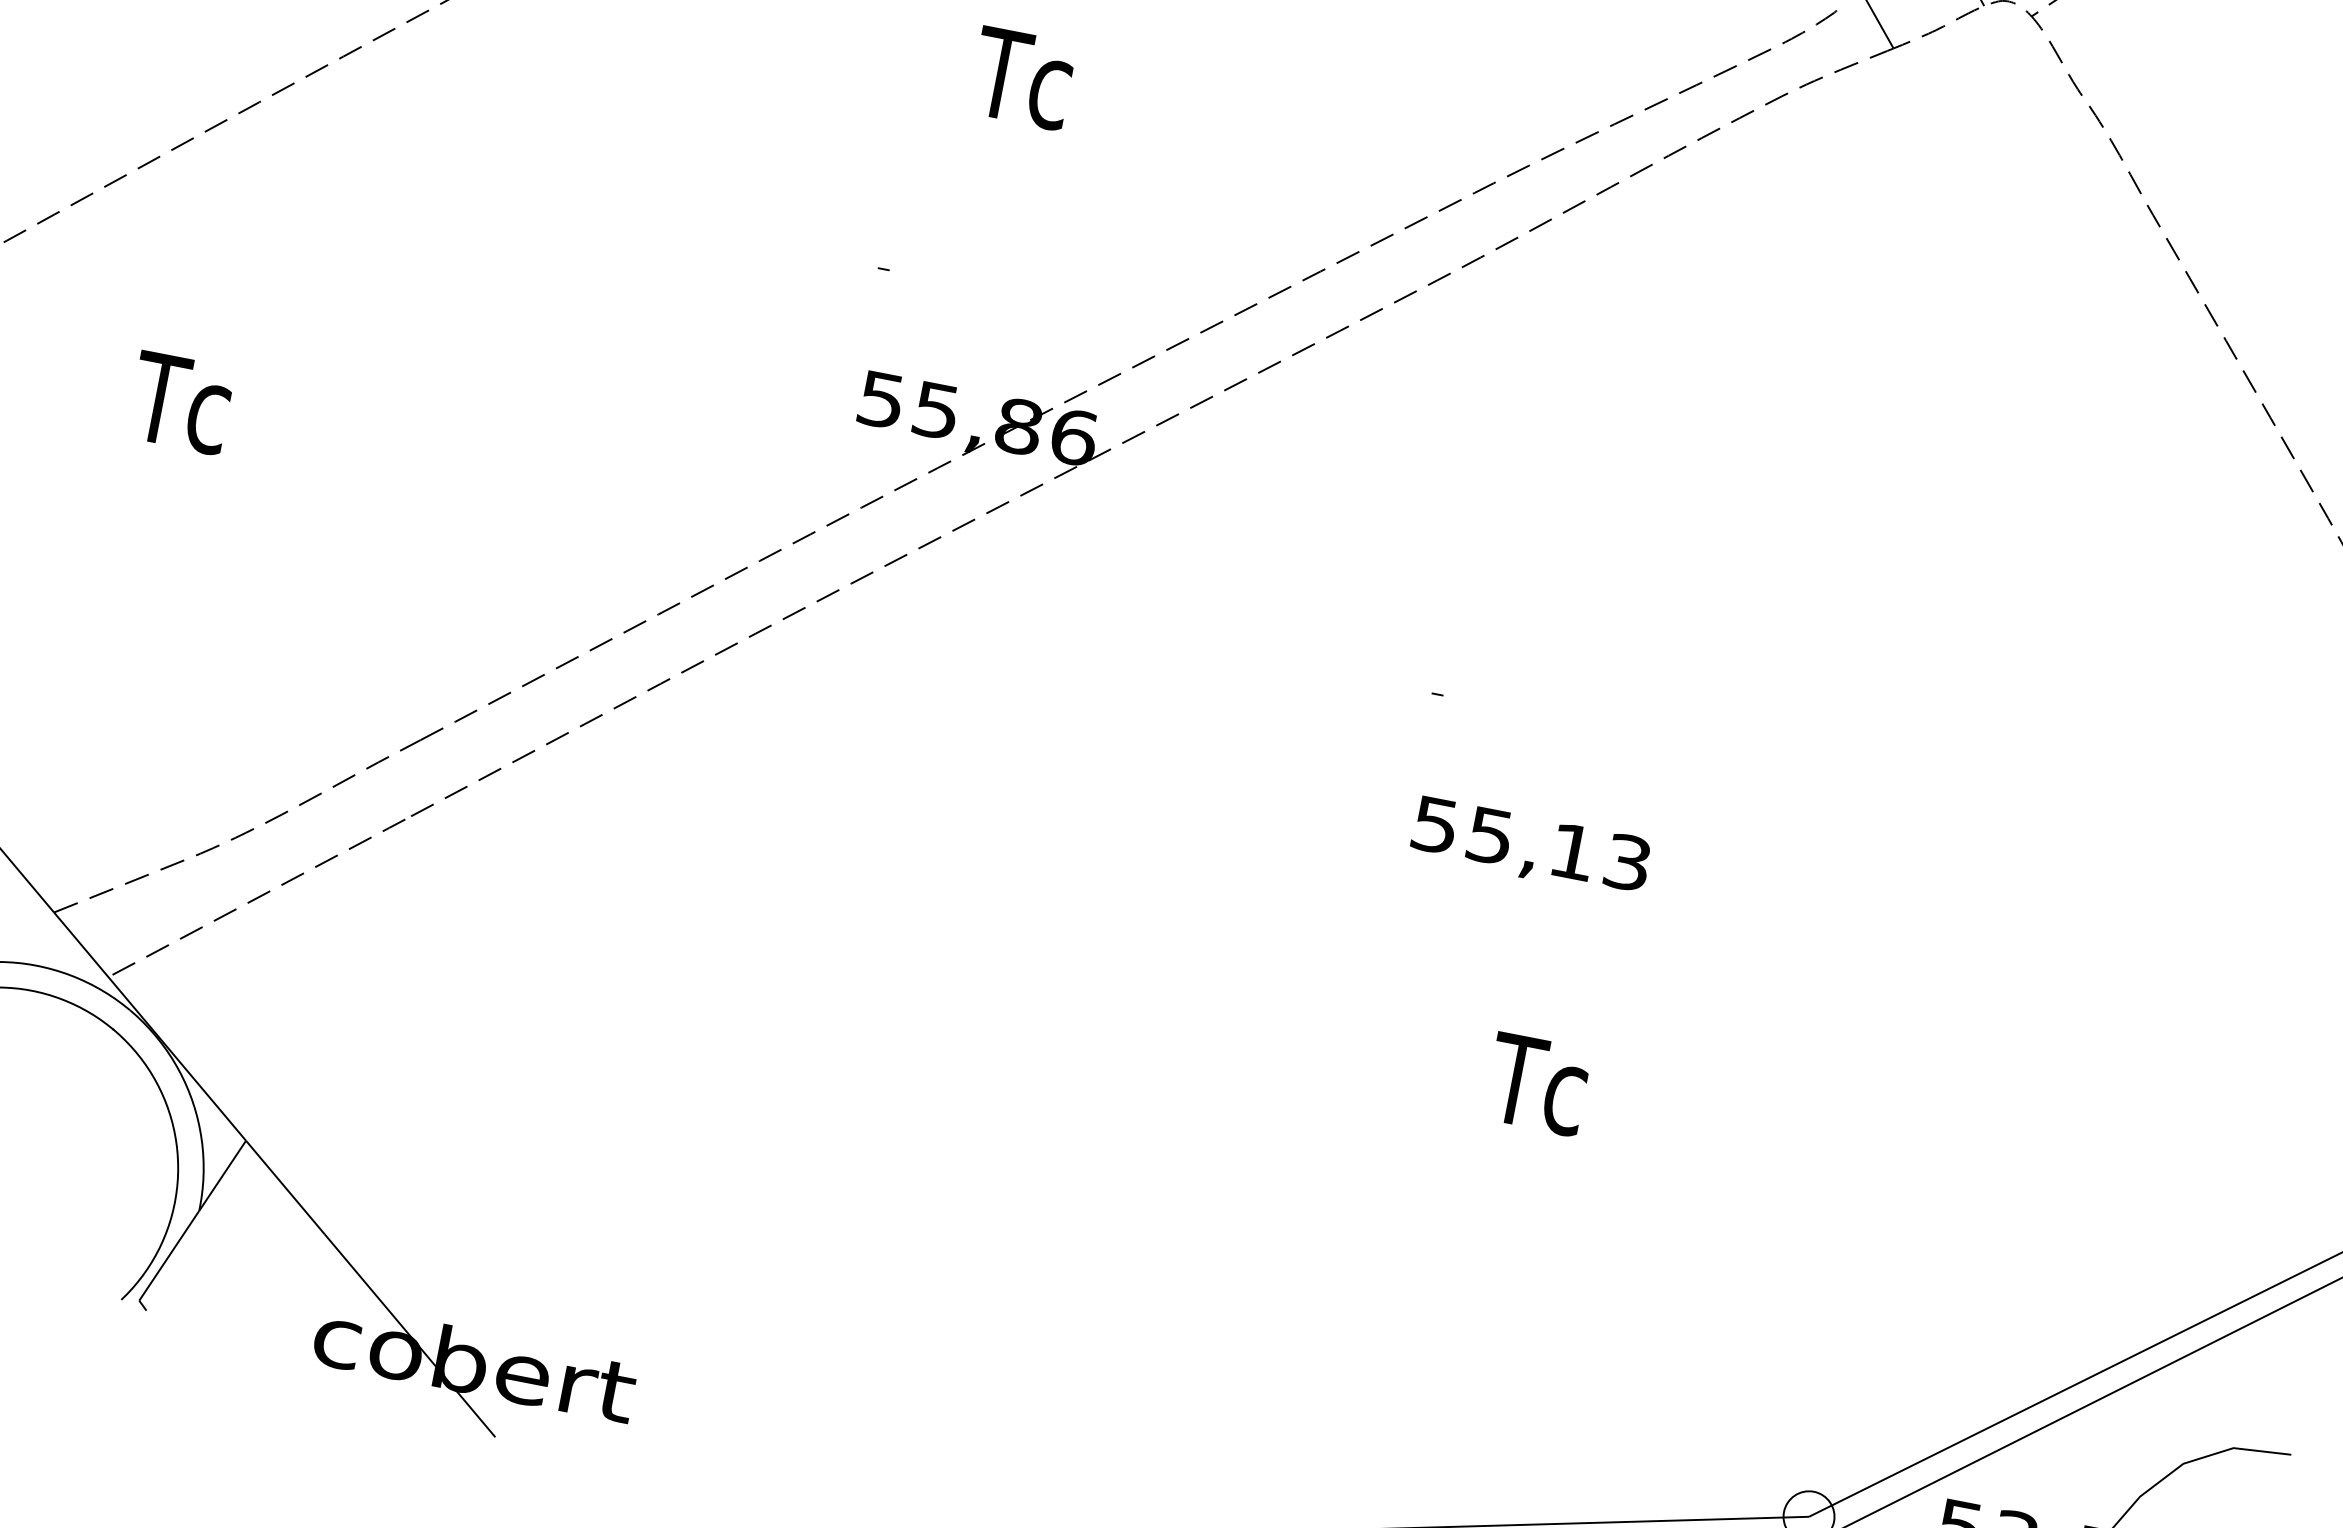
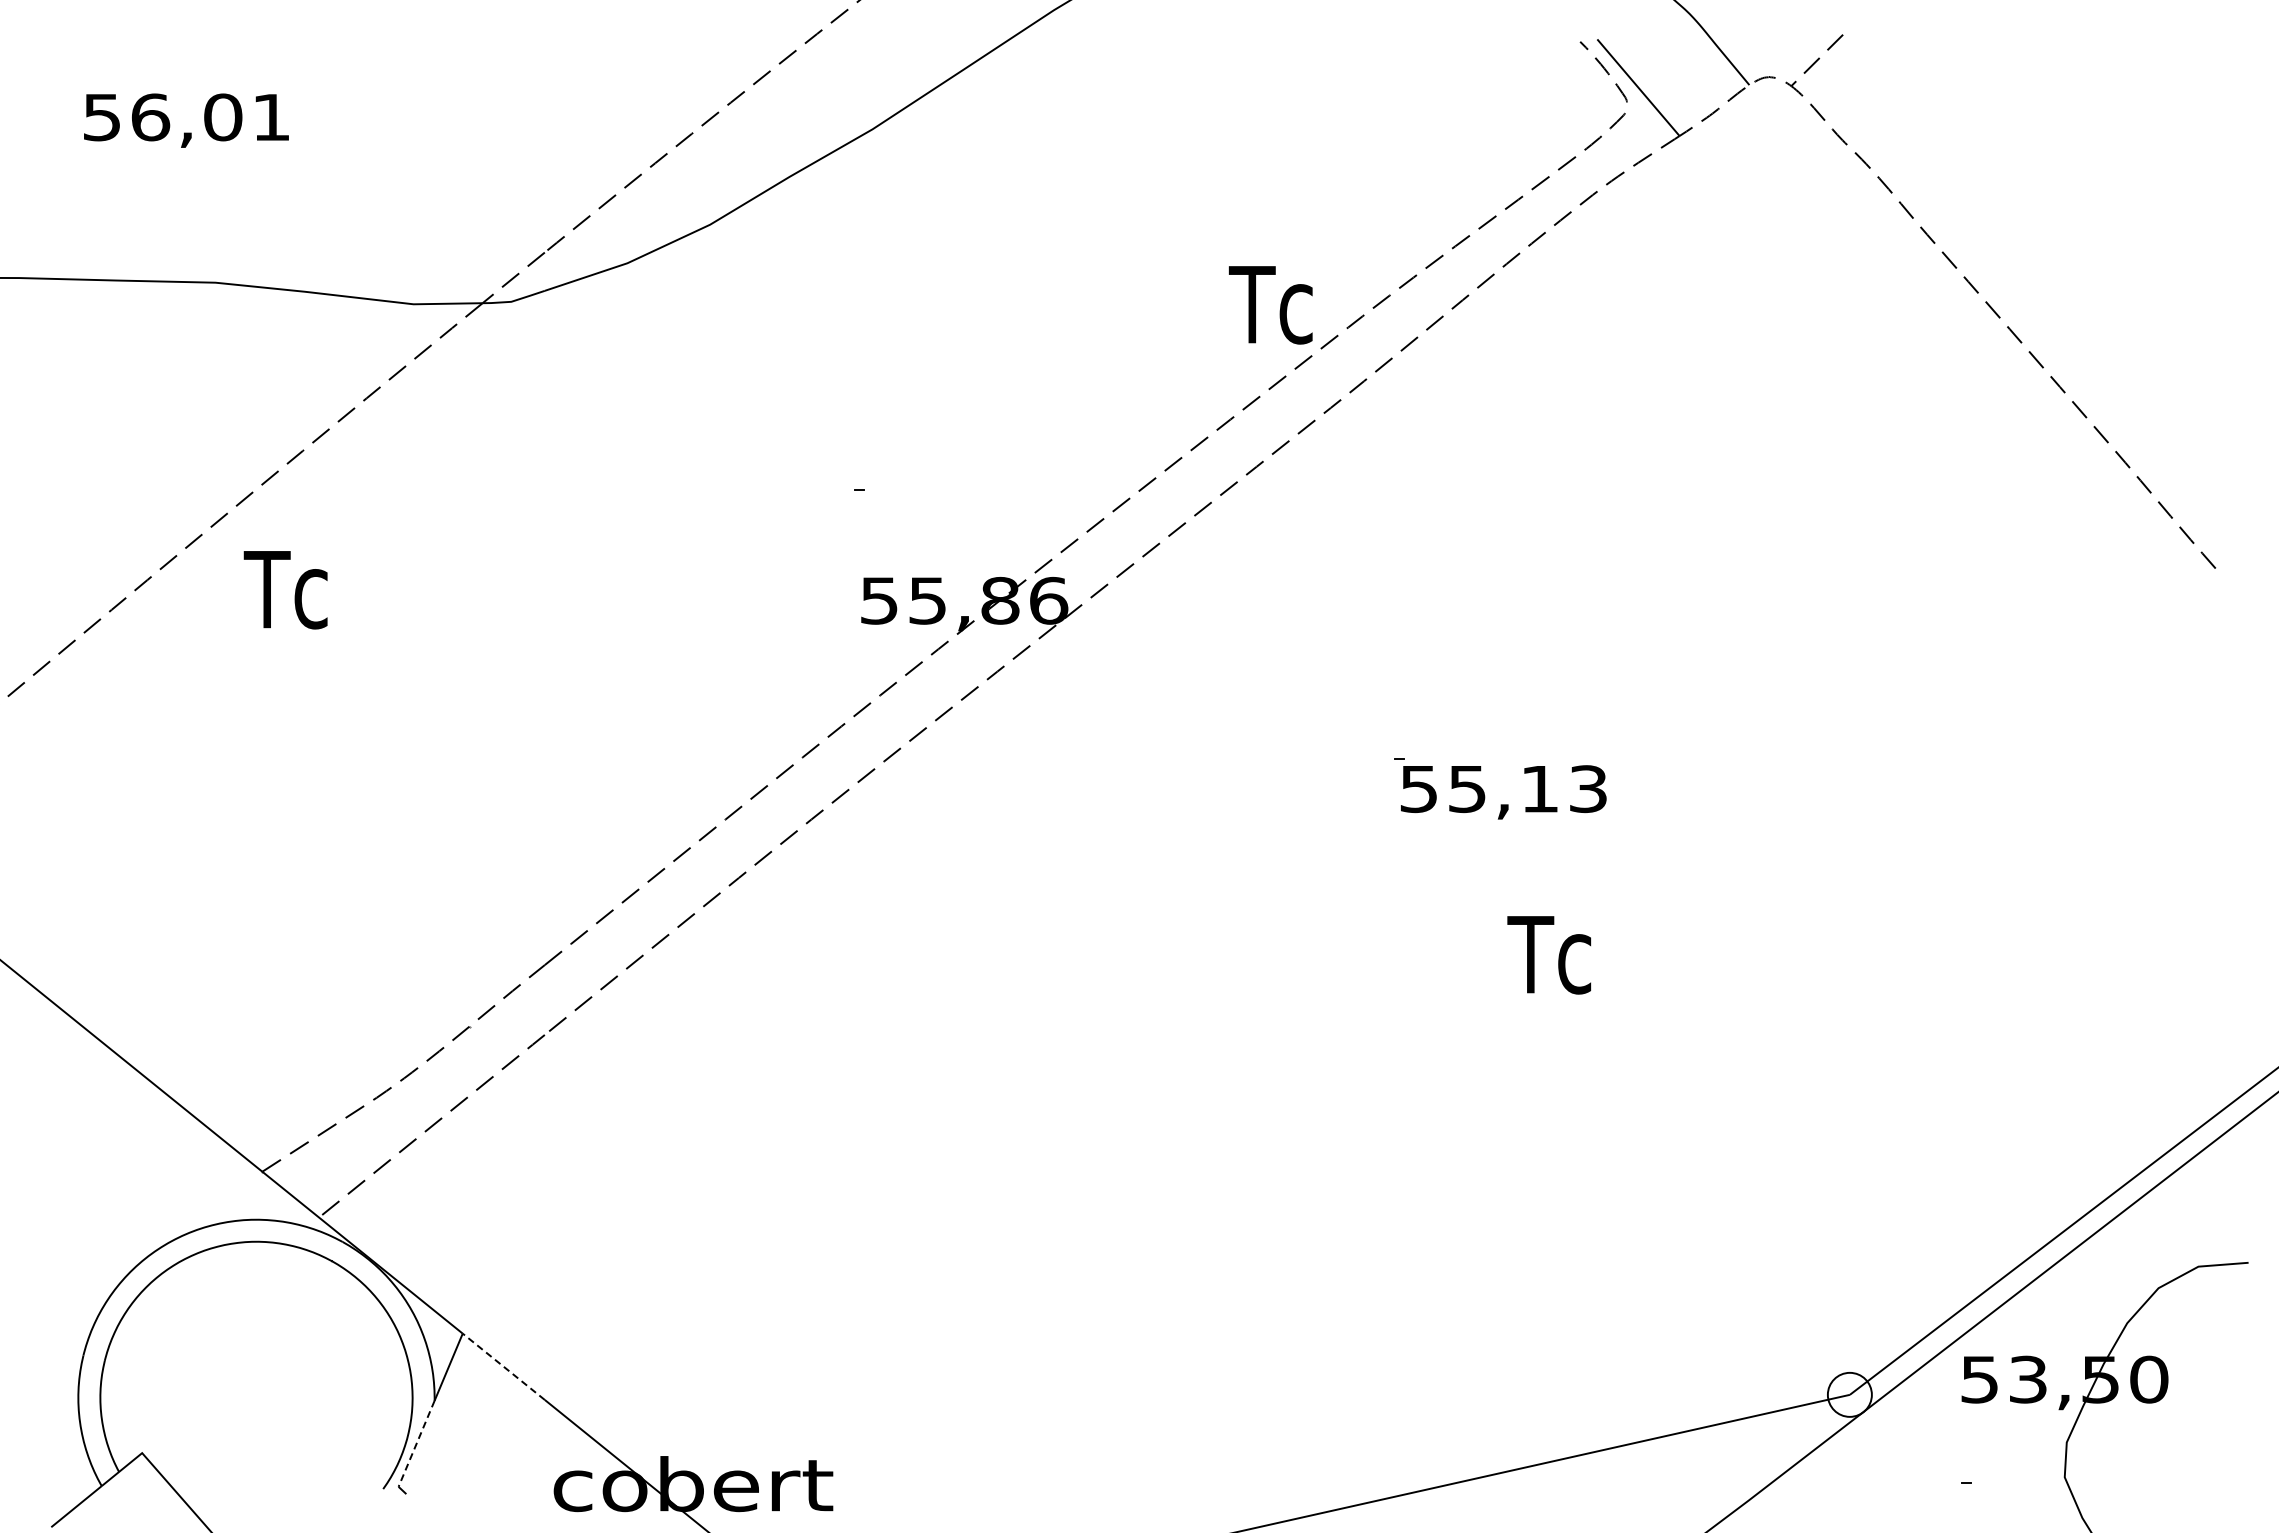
text: (1021, 78) -> (1270, 305), moved
text: (180, 403) -> (285, 590), moved
text: (1530, 847) -> (1503, 792), moved
text: (1536, 1084) -> (1548, 955), moved
line: (285, 1187) -> (503, 1366), solid -> dashed
line: (169, 1255) -> (416, 1443), solid -> dashed

